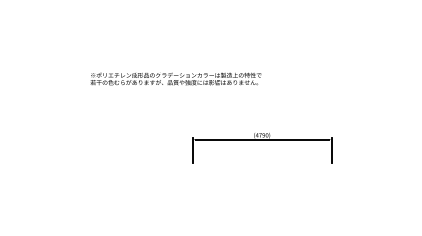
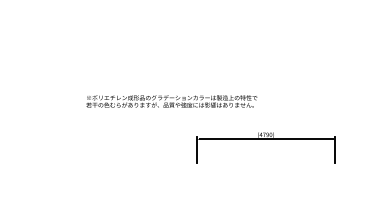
text: (175, 78) -> (171, 101), moved

